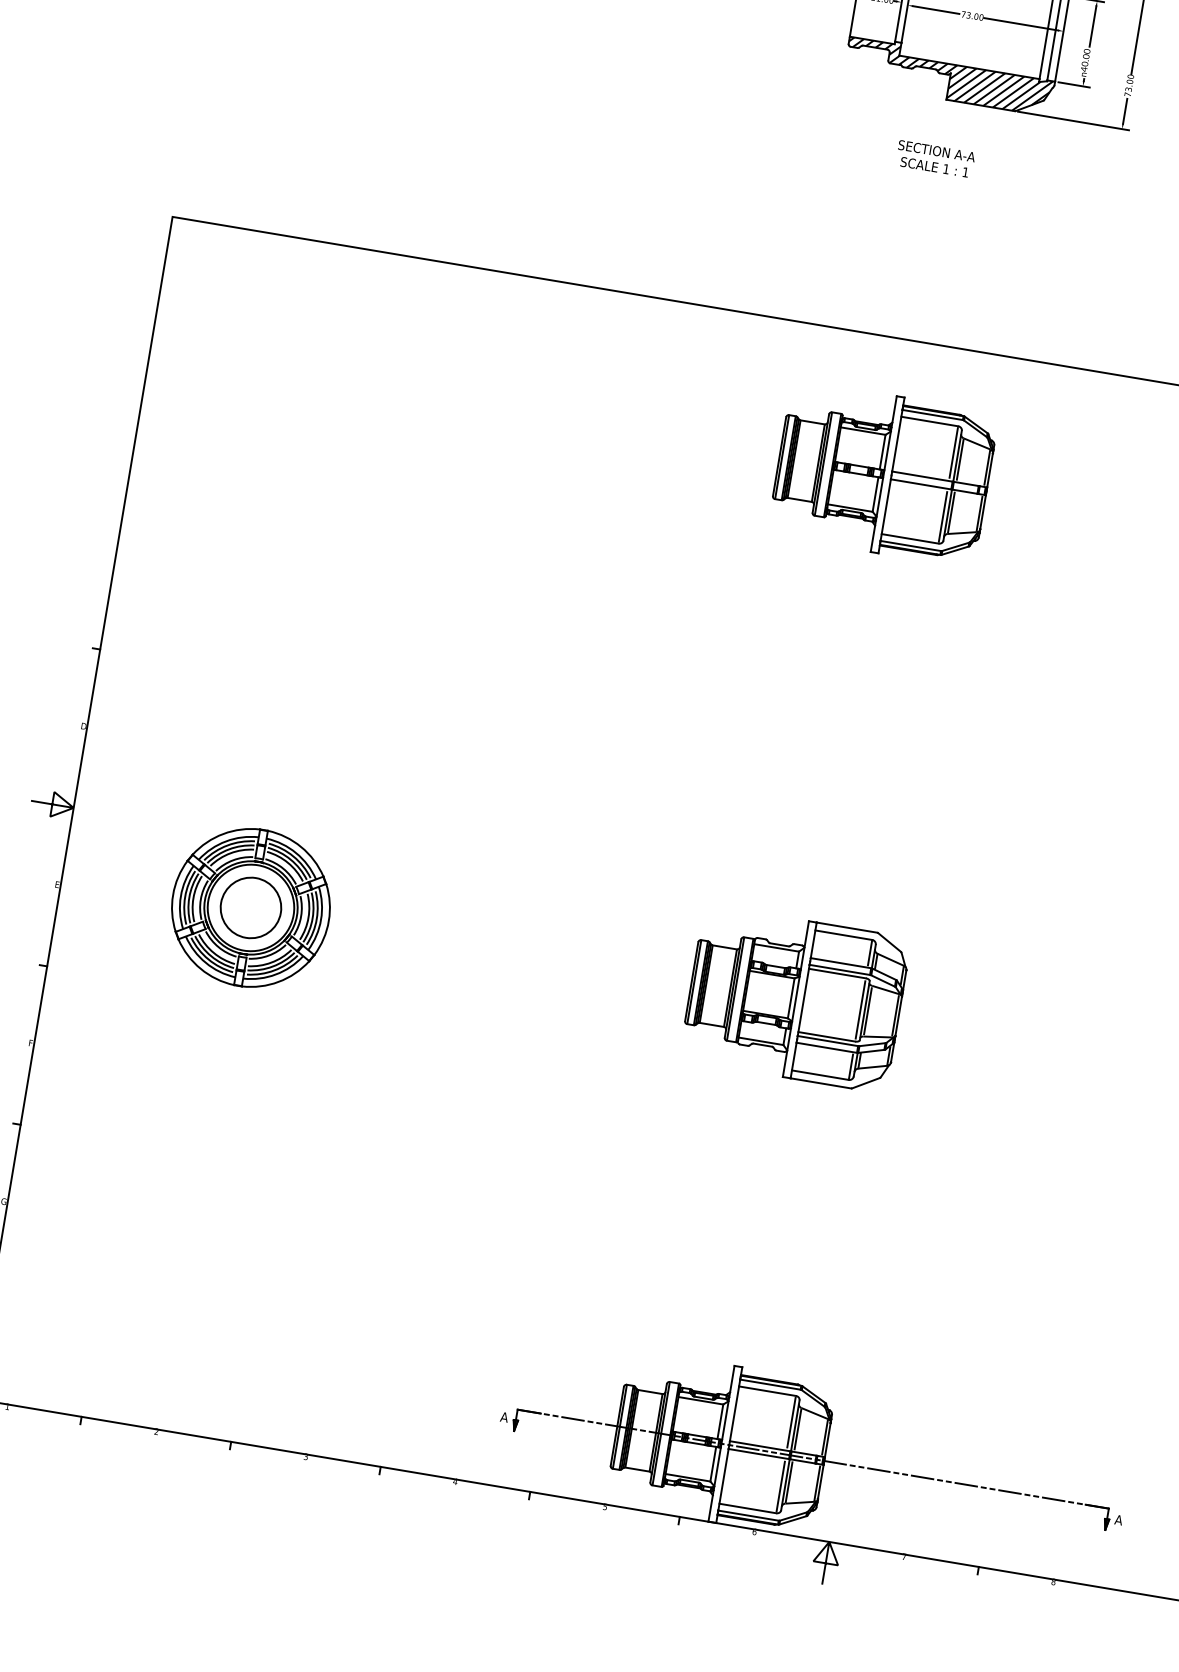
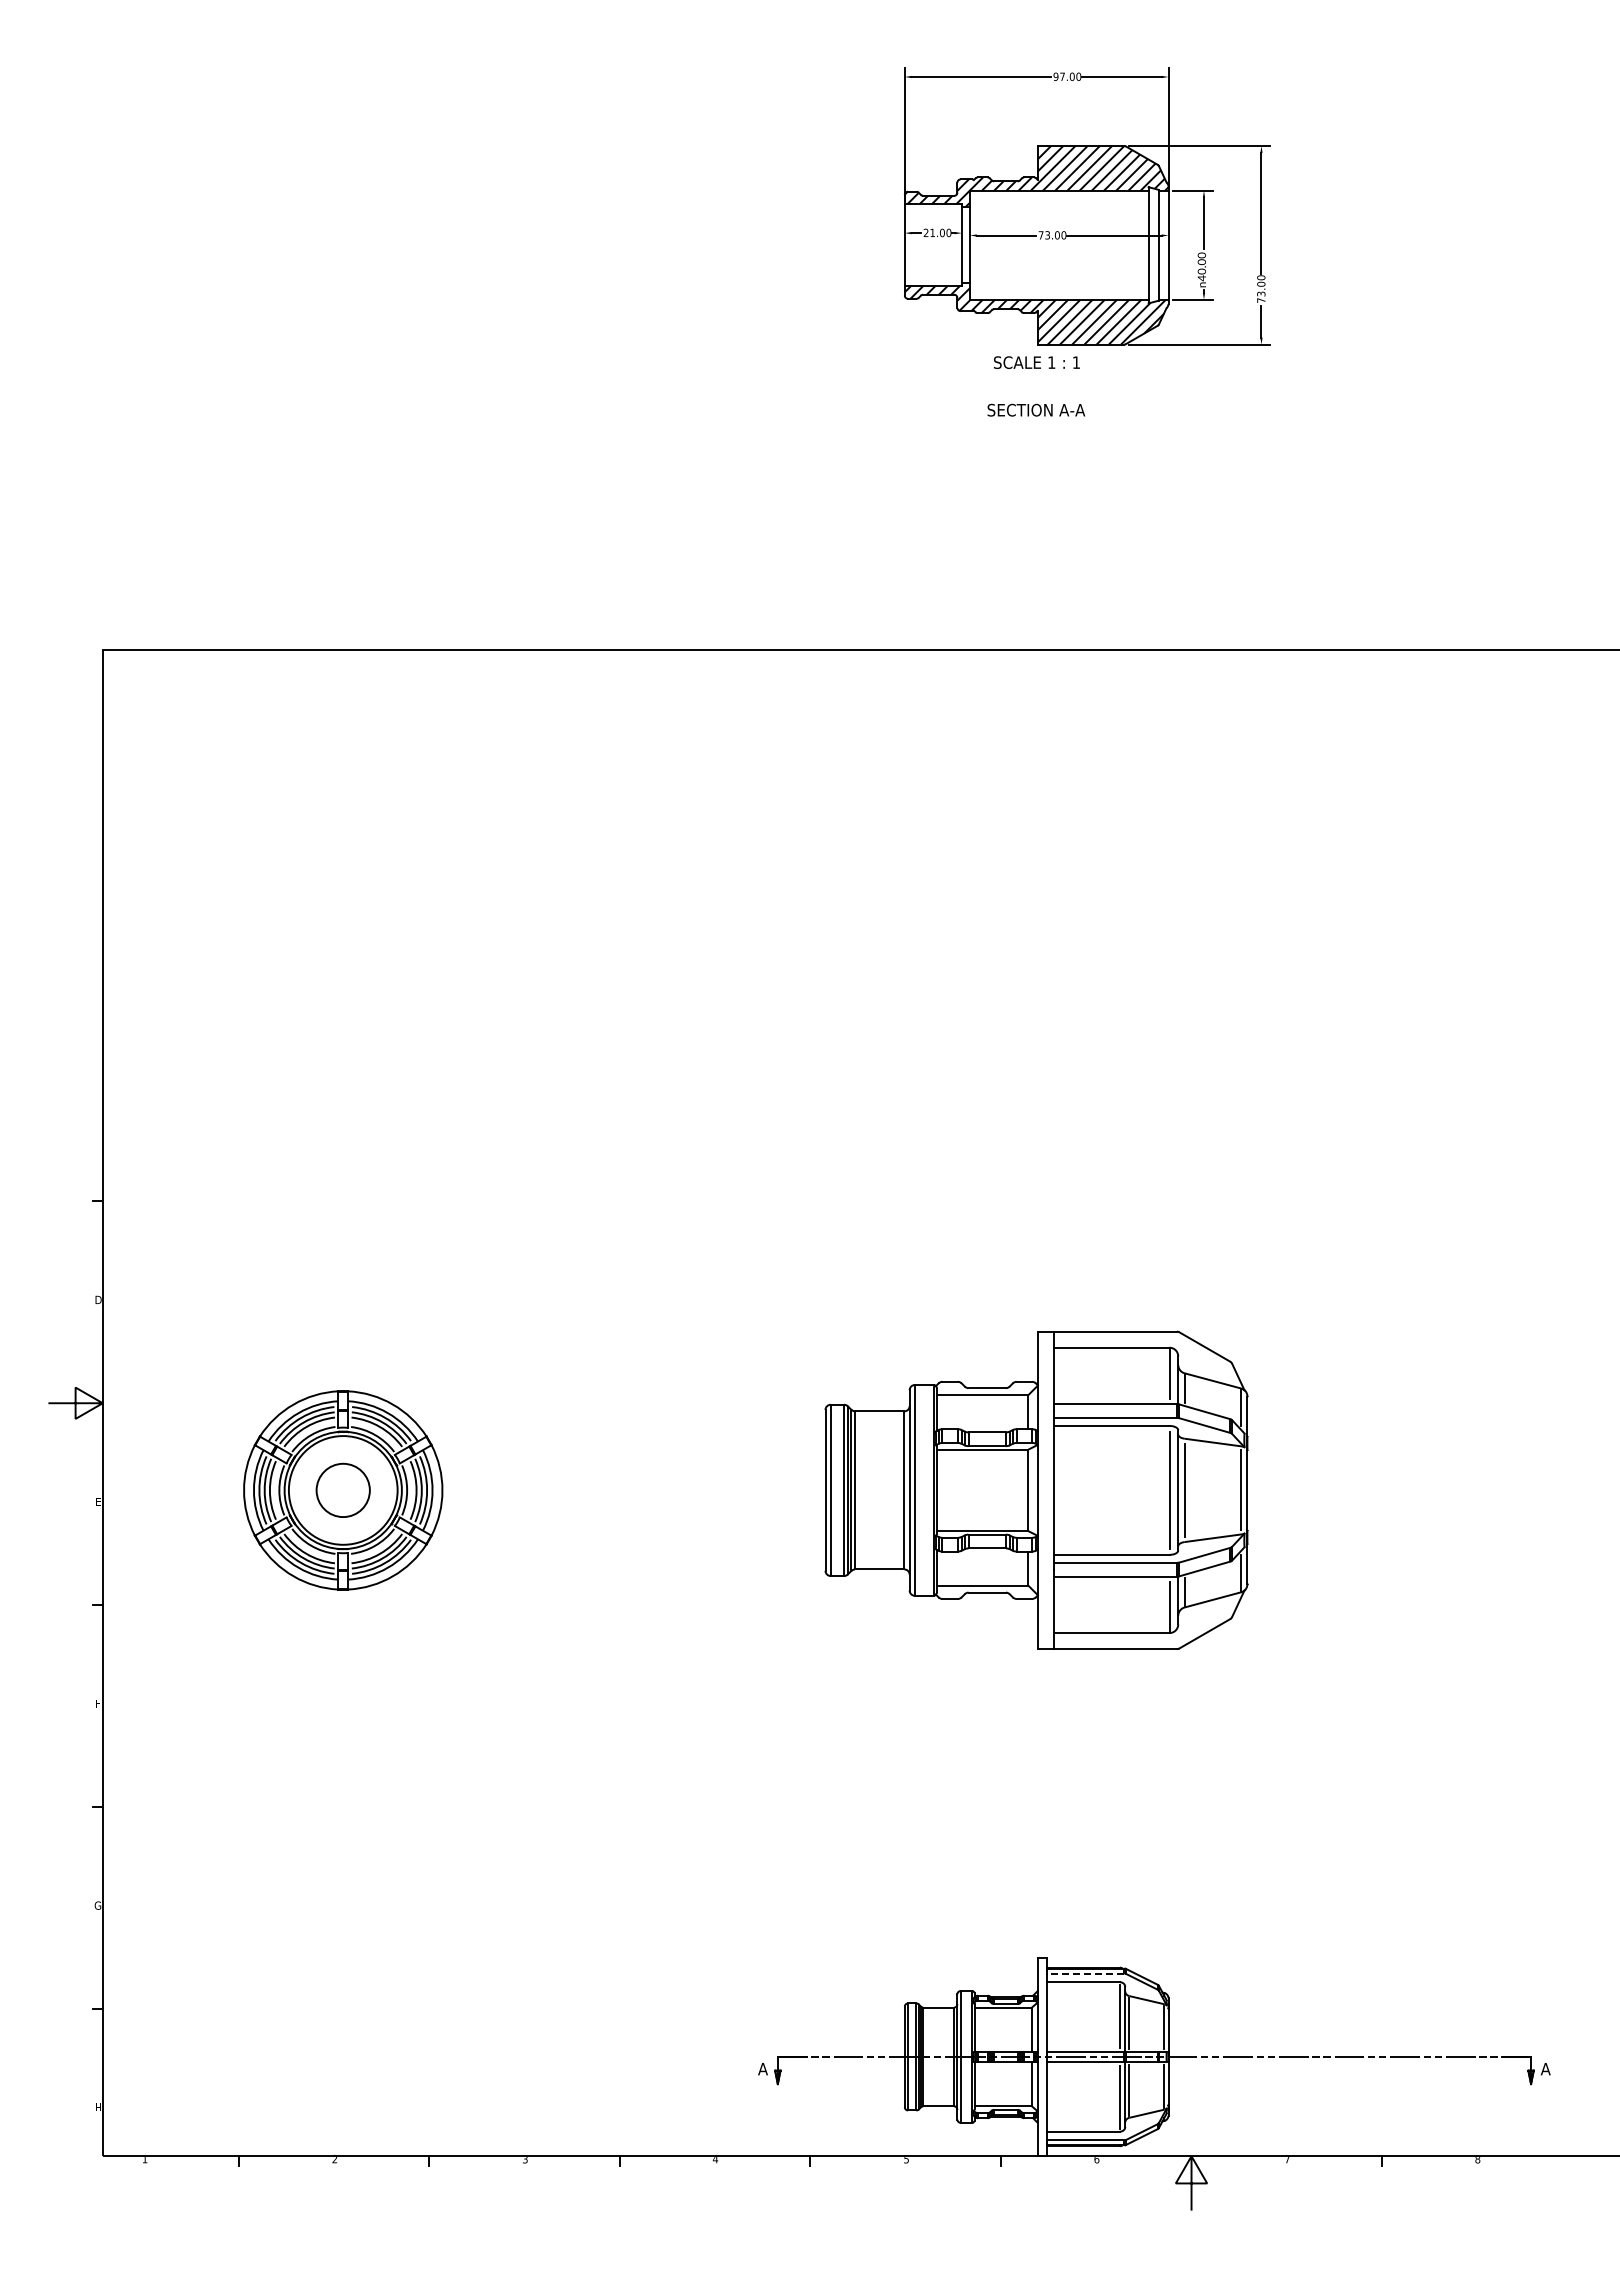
text: (934, 167) -> (1036, 362), moved
part: (882, 473) -> (1036, 821), removed
circle: (251, 908) -> (343, 1490), size x0.7
part: (795, 999) -> (1036, 1490), size x1.6
line: (770, 1384) -> (1085, 1973), solid -> dashed

